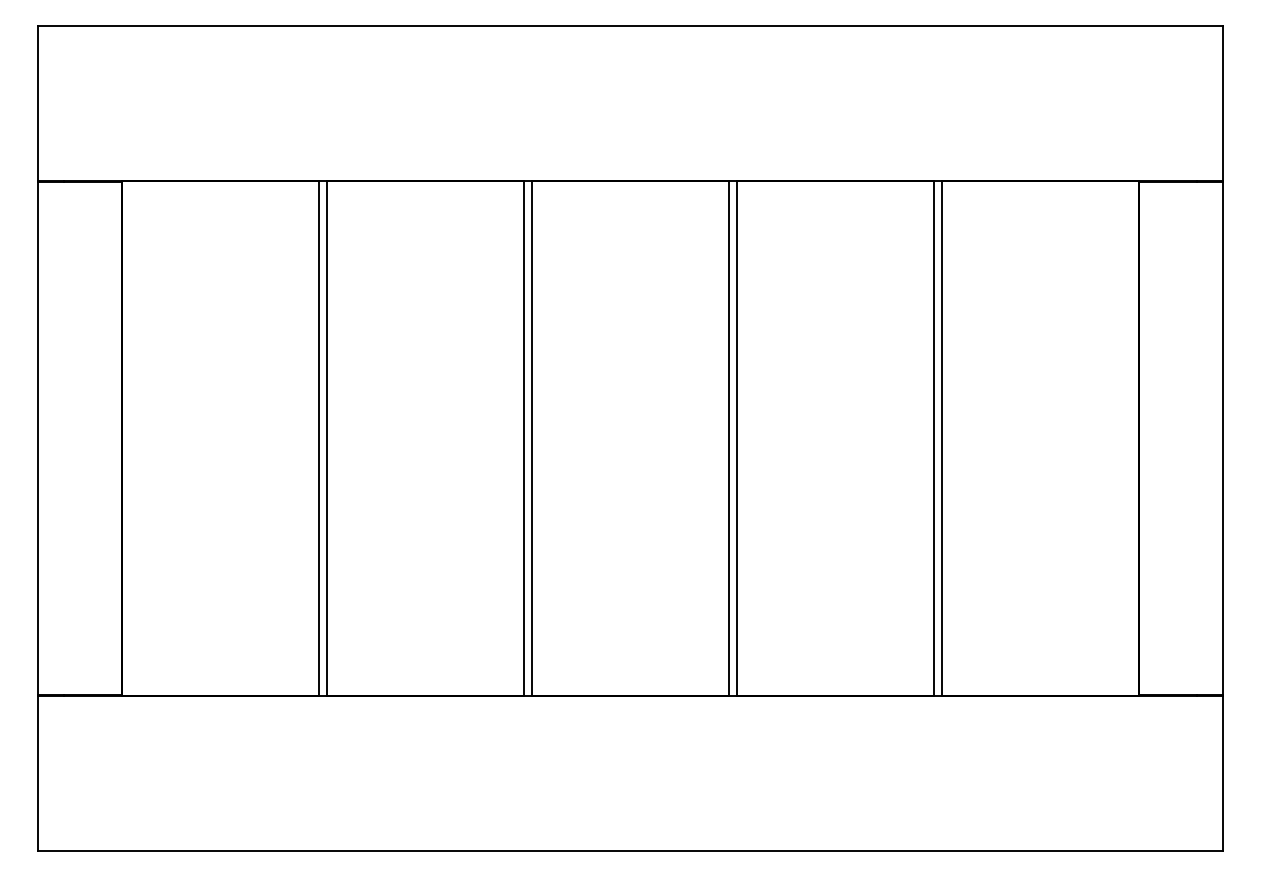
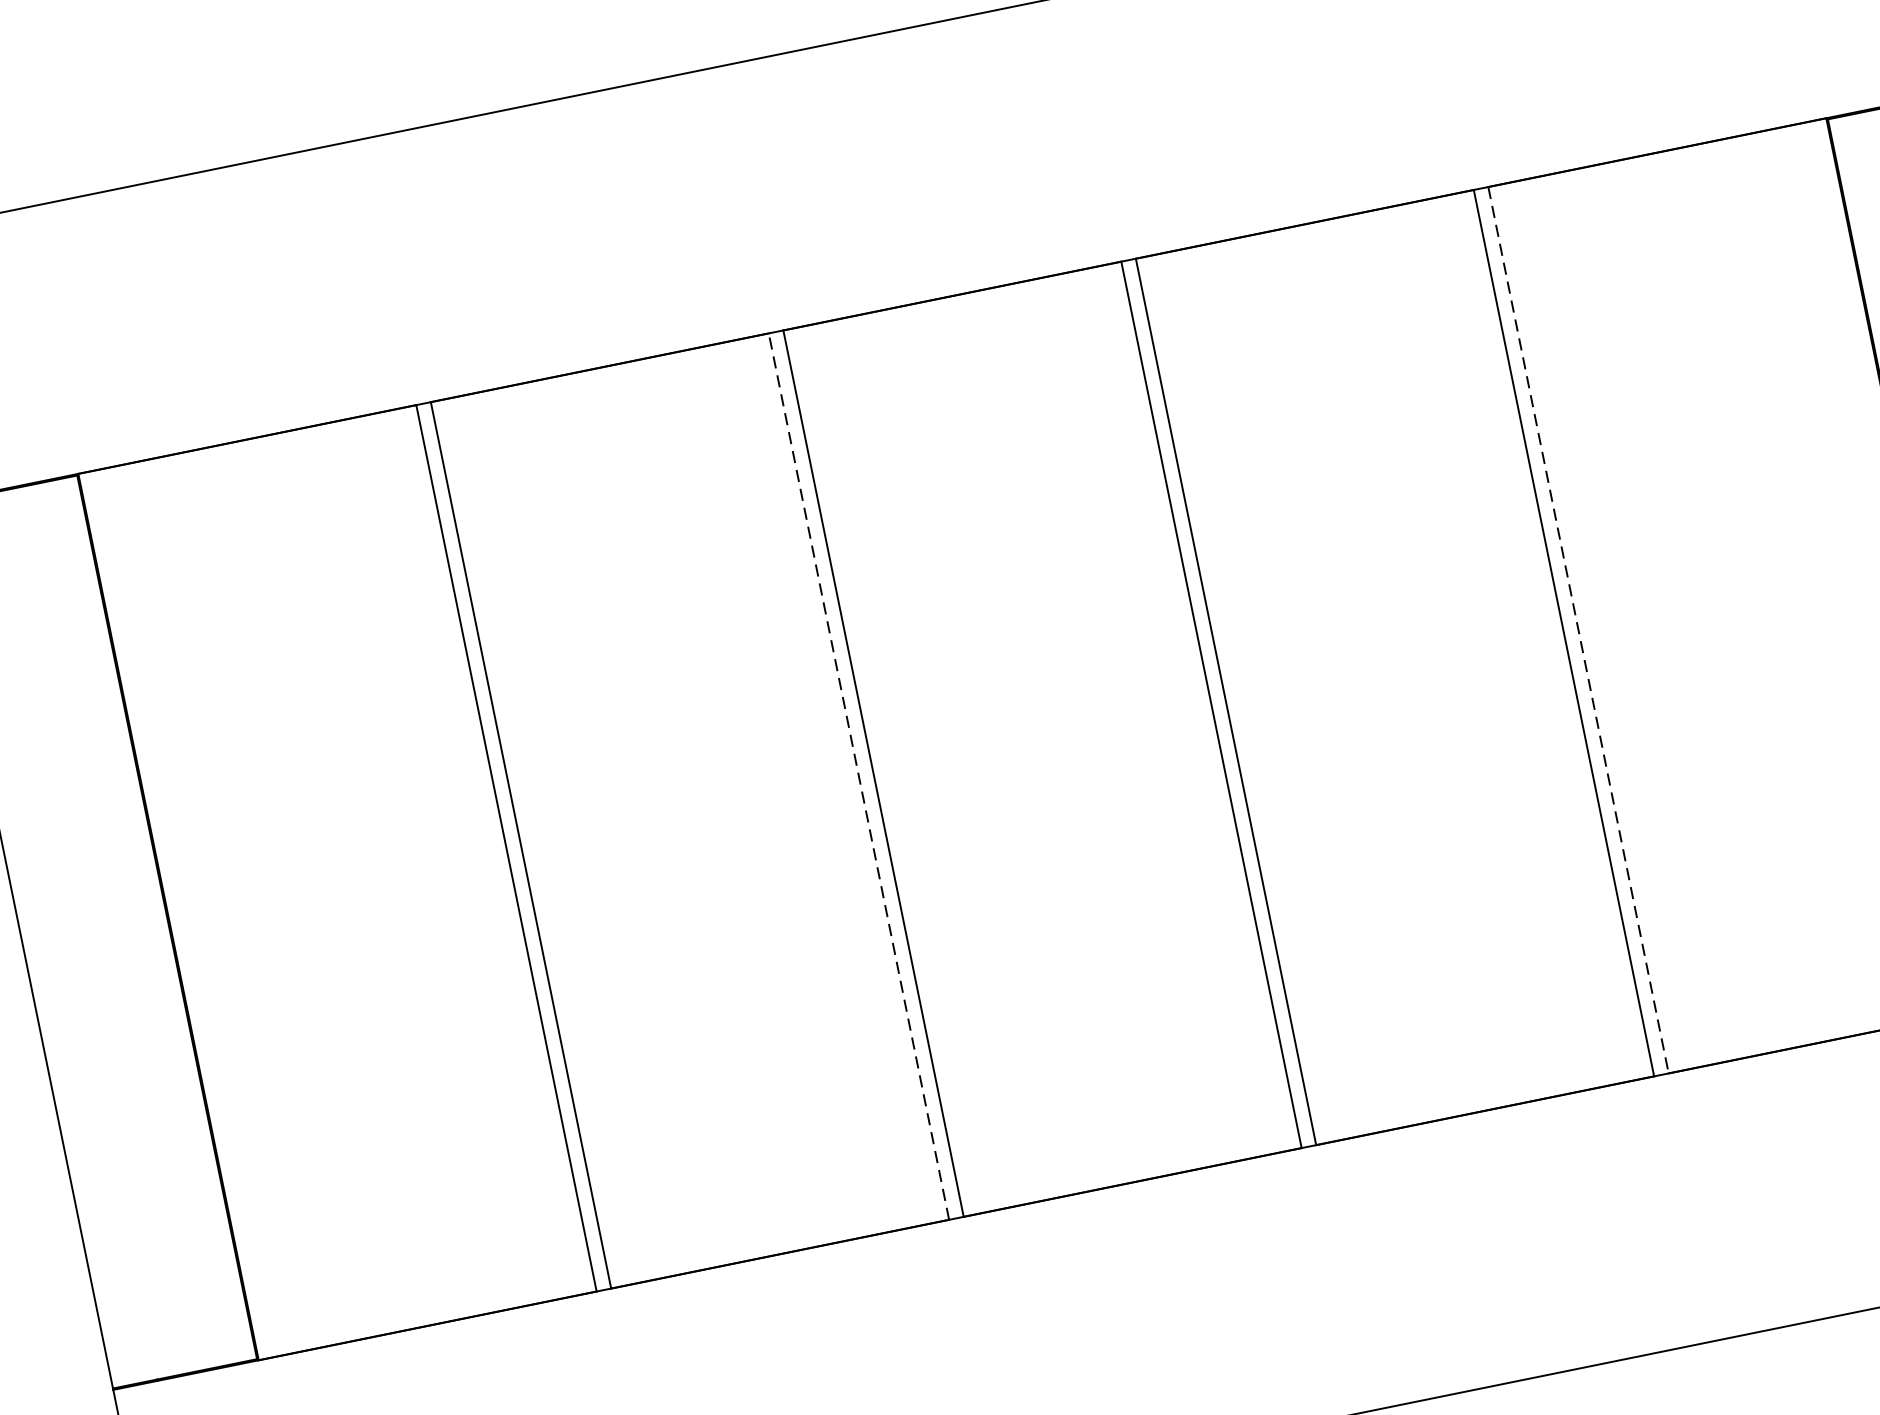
line: (523, 438) -> (858, 776), solid -> dashed
line: (942, 438) -> (1579, 630), solid -> dashed

